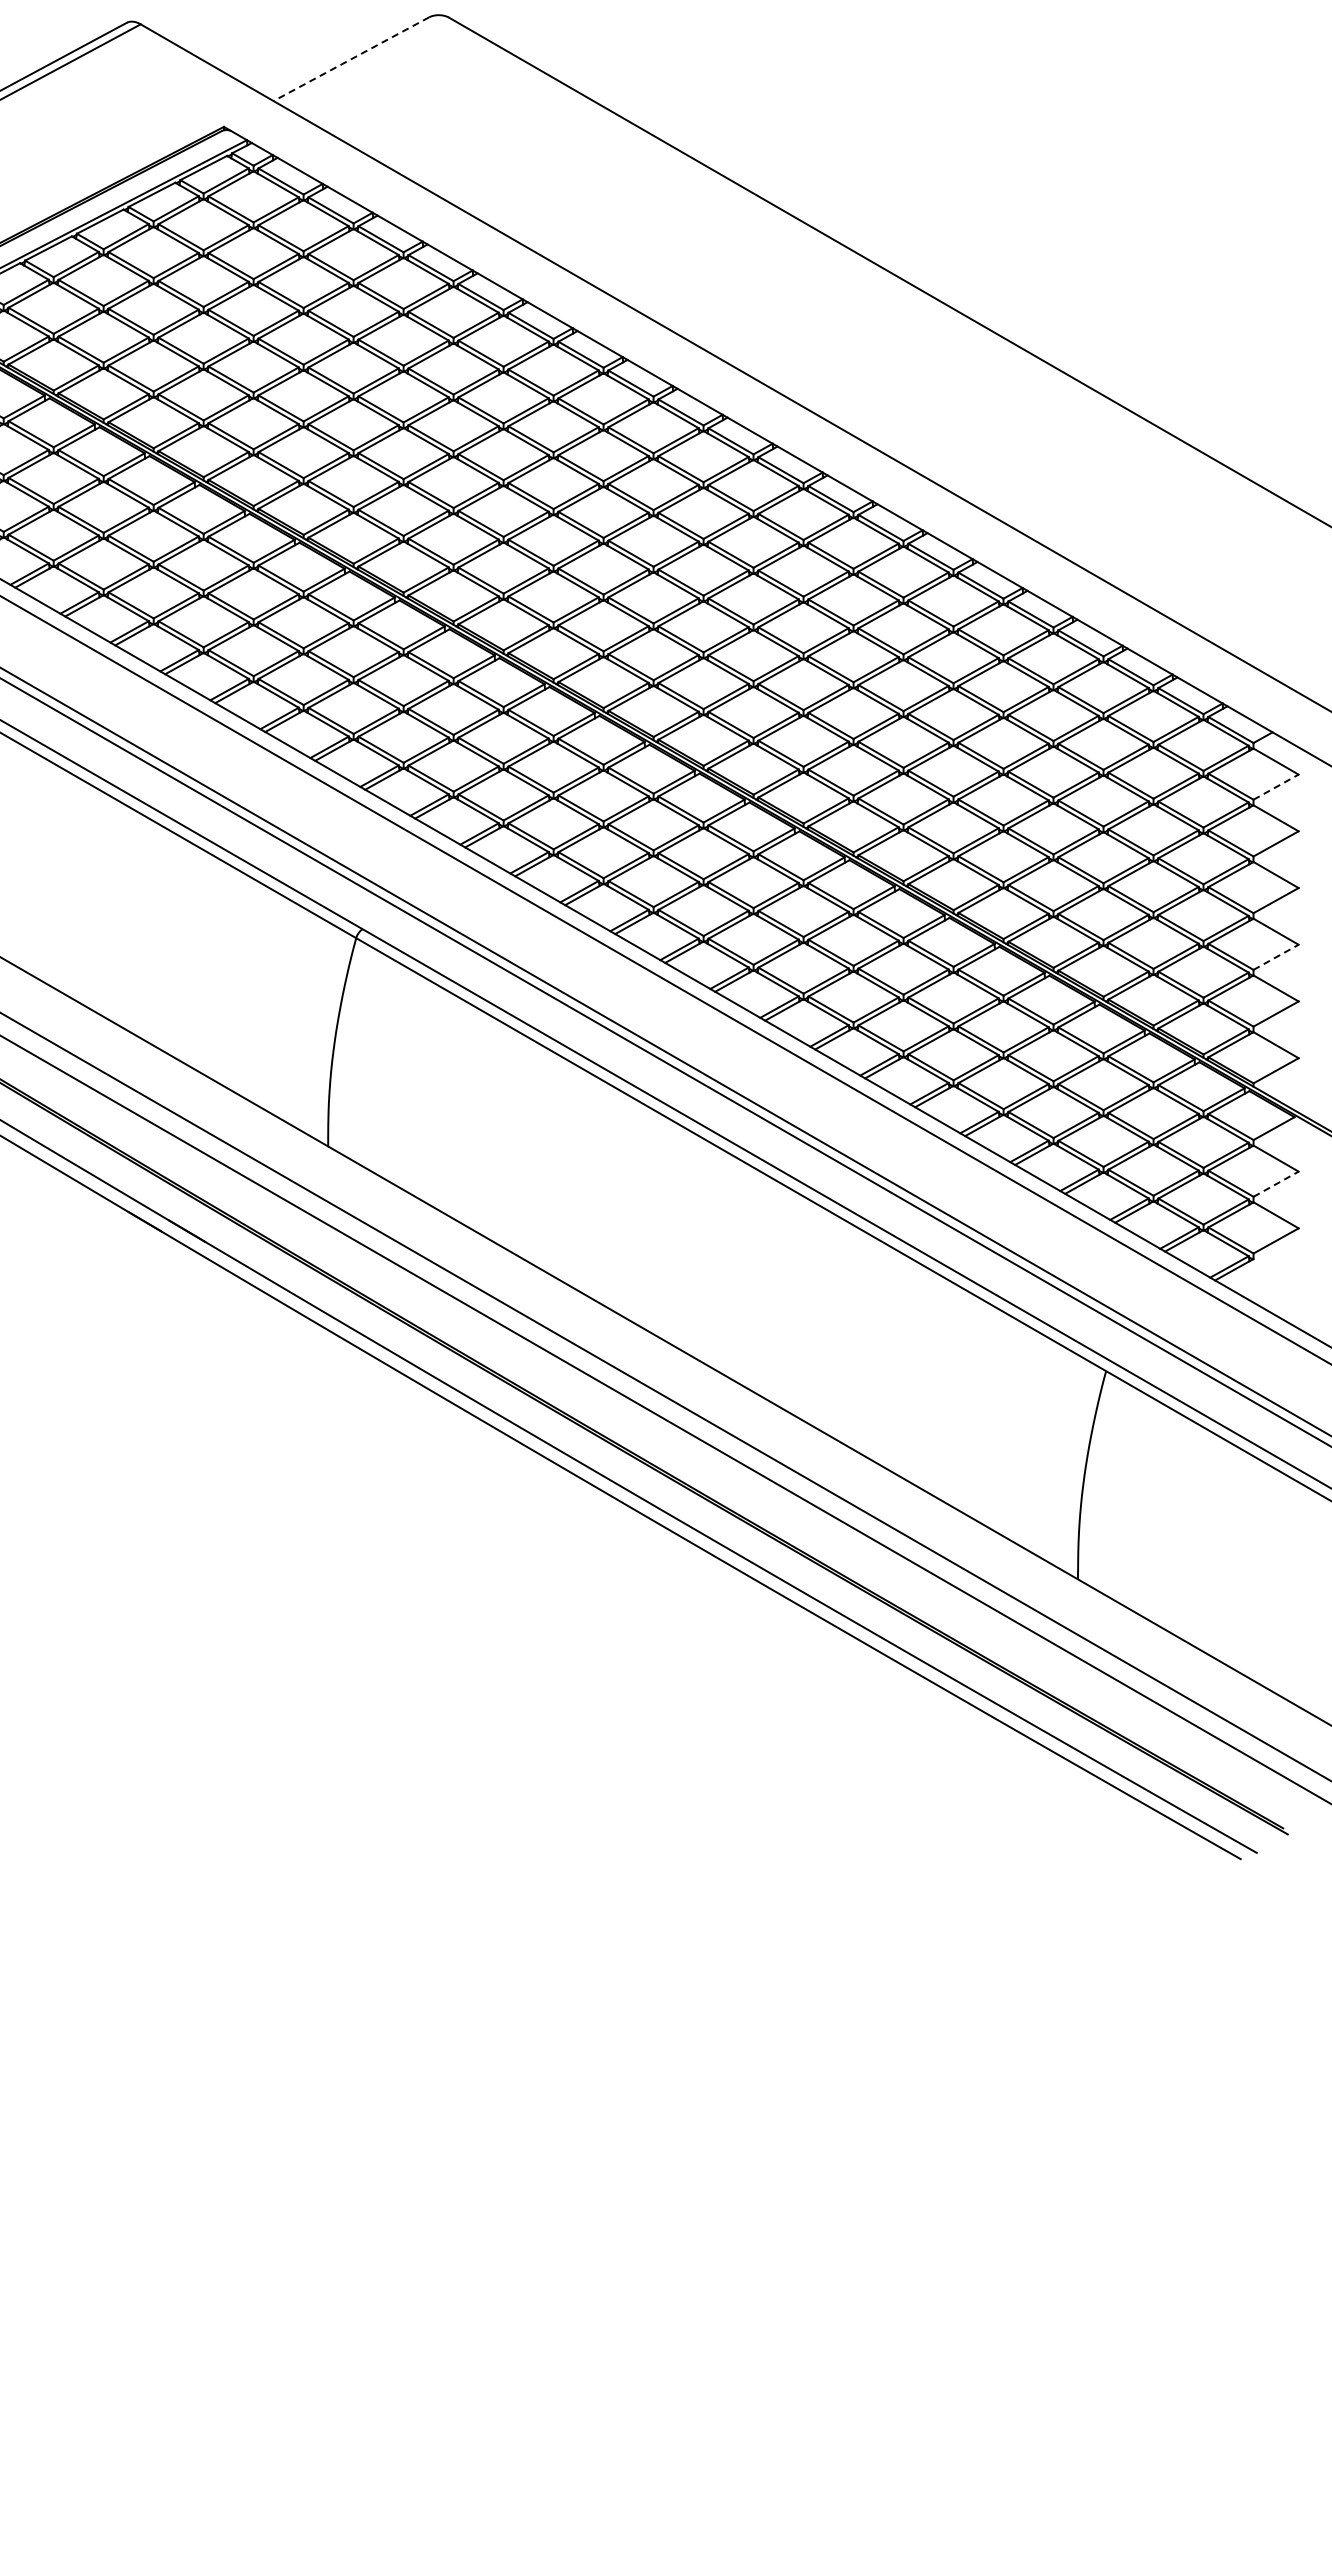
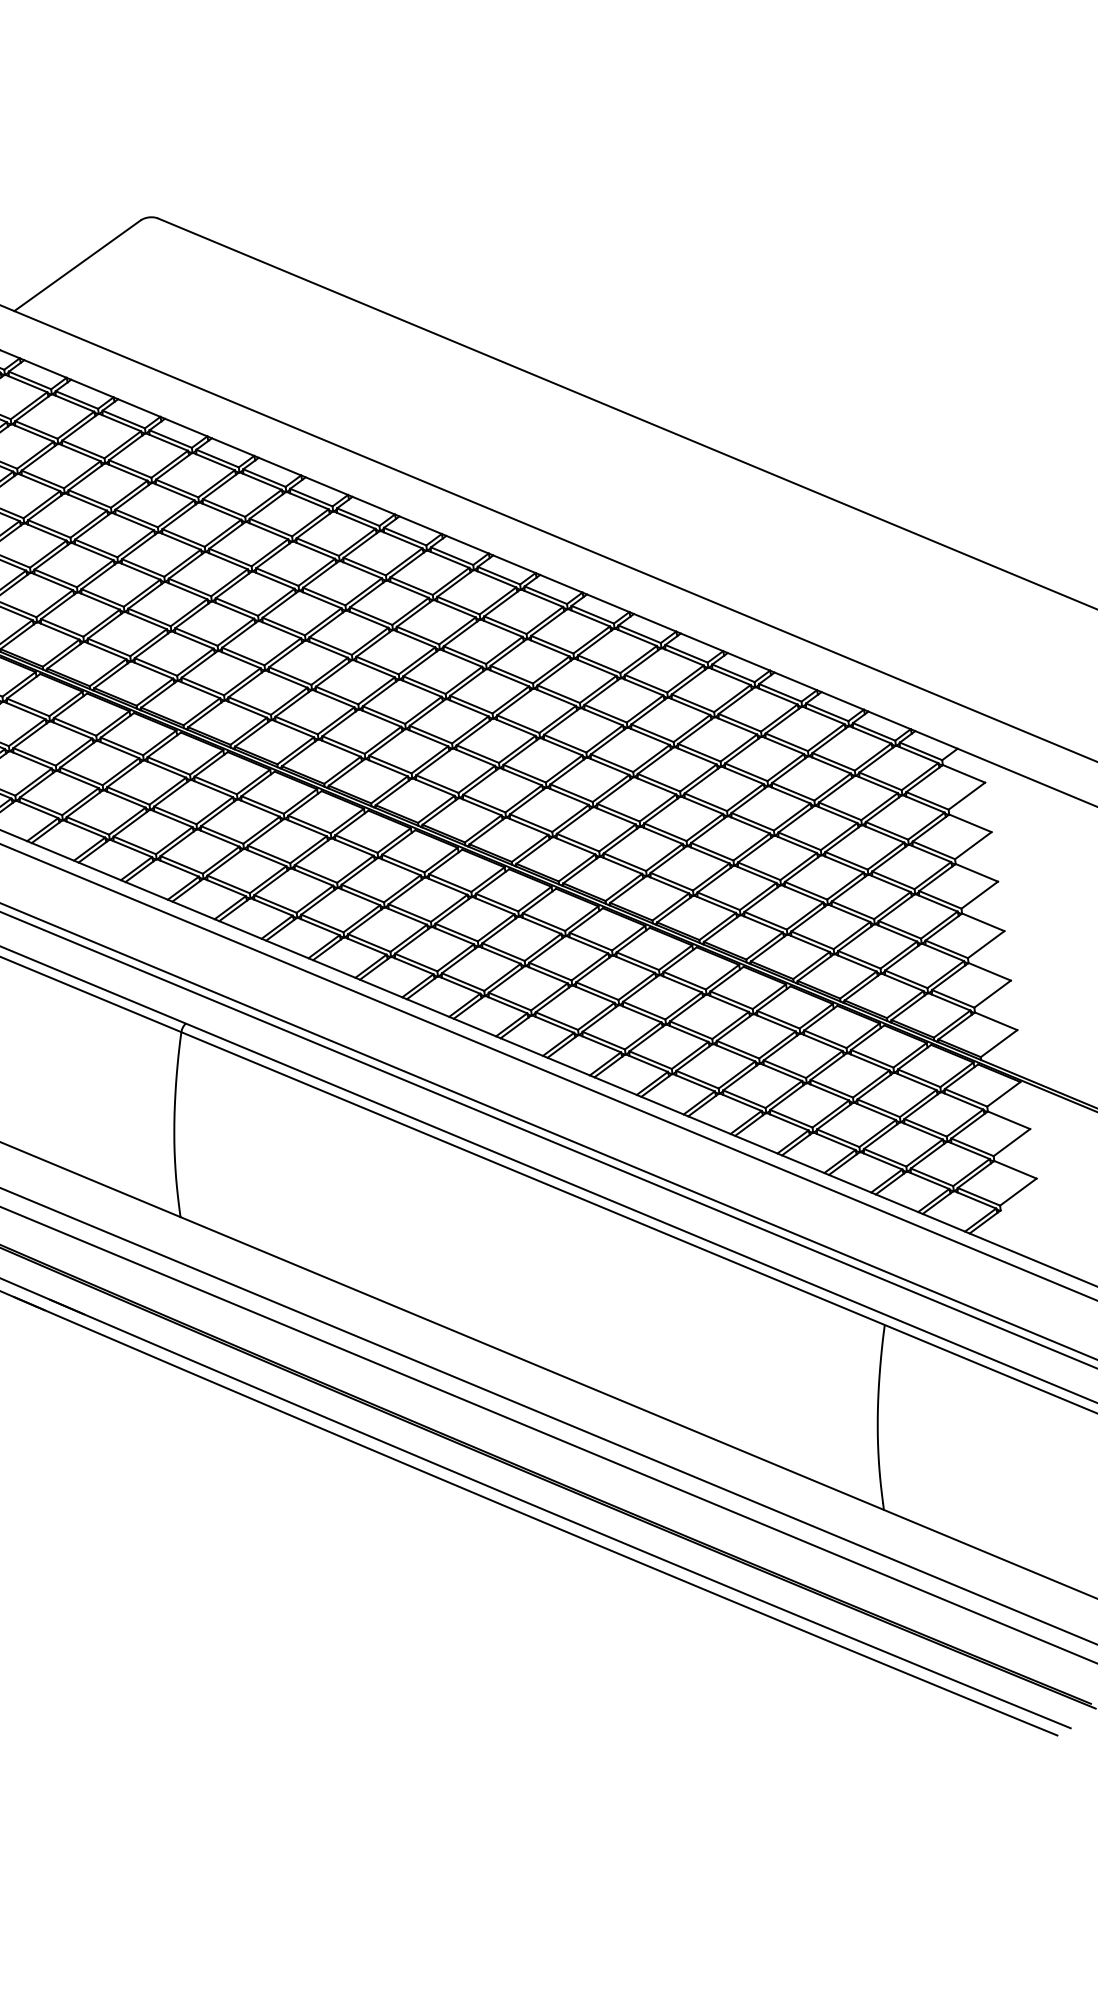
line: (350, 59) -> (76, 266), dashed -> solid
line: (1276, 787) -> (967, 796), dashed -> solid
line: (1276, 957) -> (986, 944), dashed -> solid
line: (1276, 1184) -> (1012, 1142), dashed -> solid

